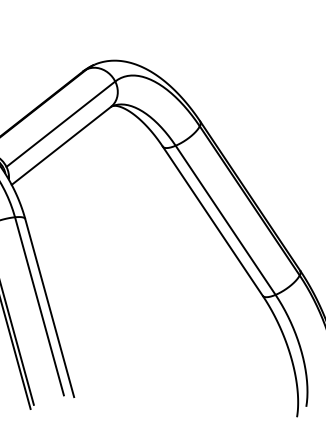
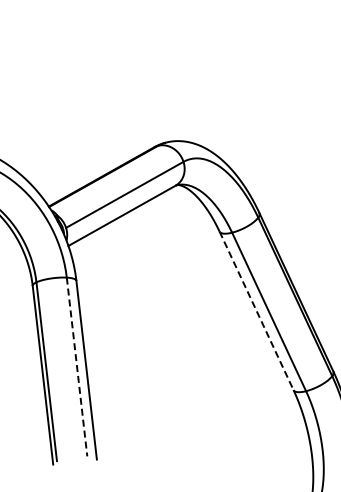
line: (212, 221) -> (256, 311), solid -> dashed
line: (39, 306) -> (77, 367), solid -> dashed

